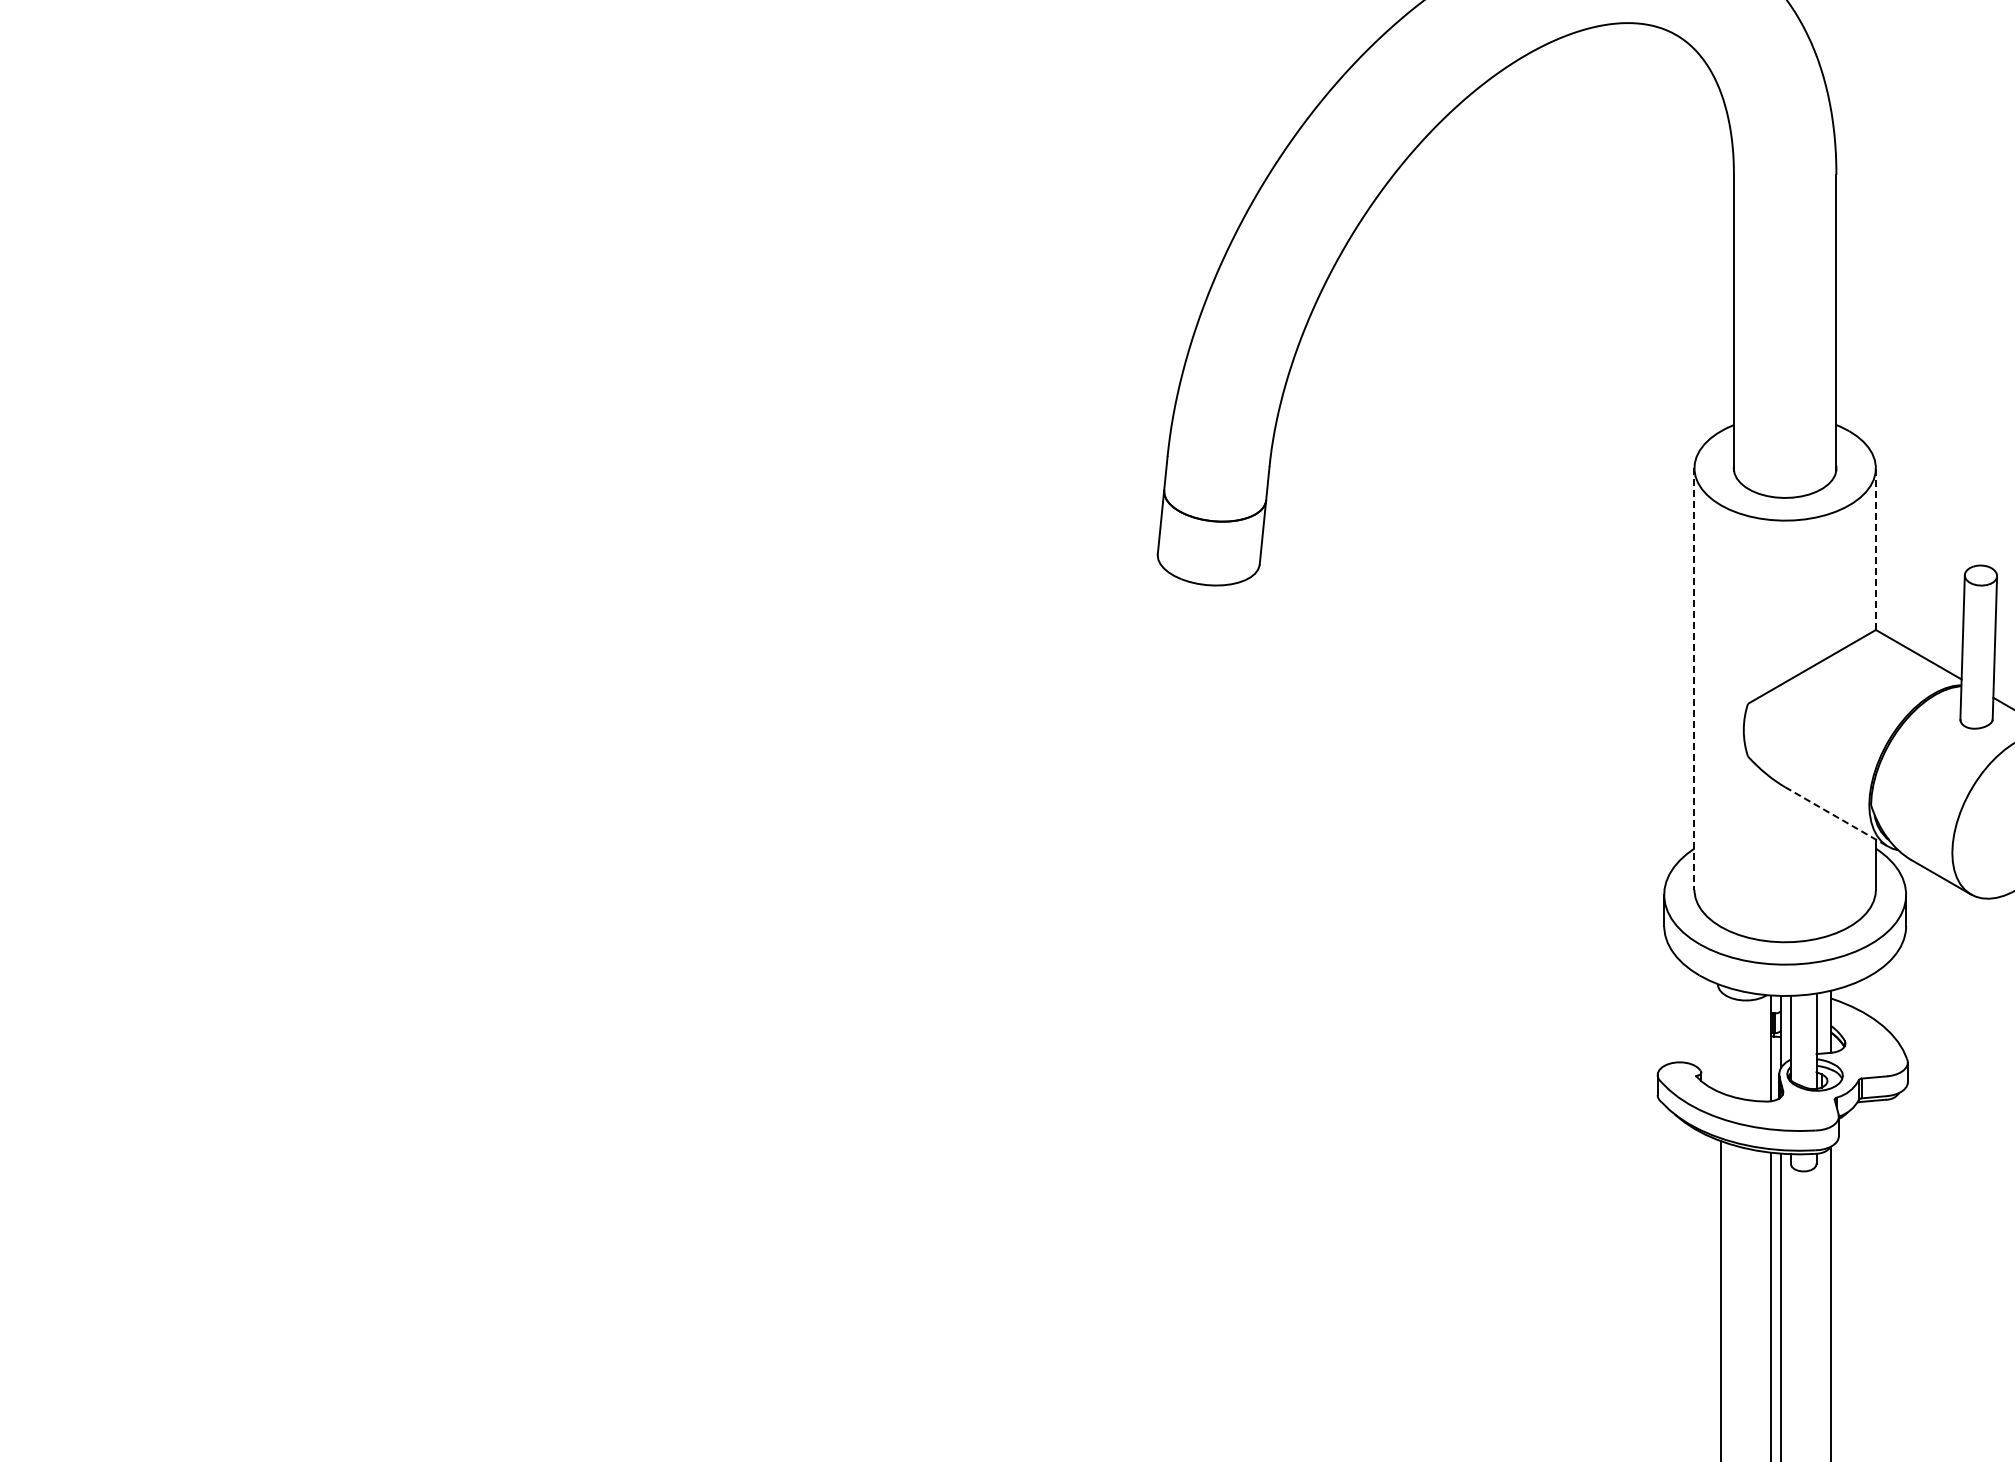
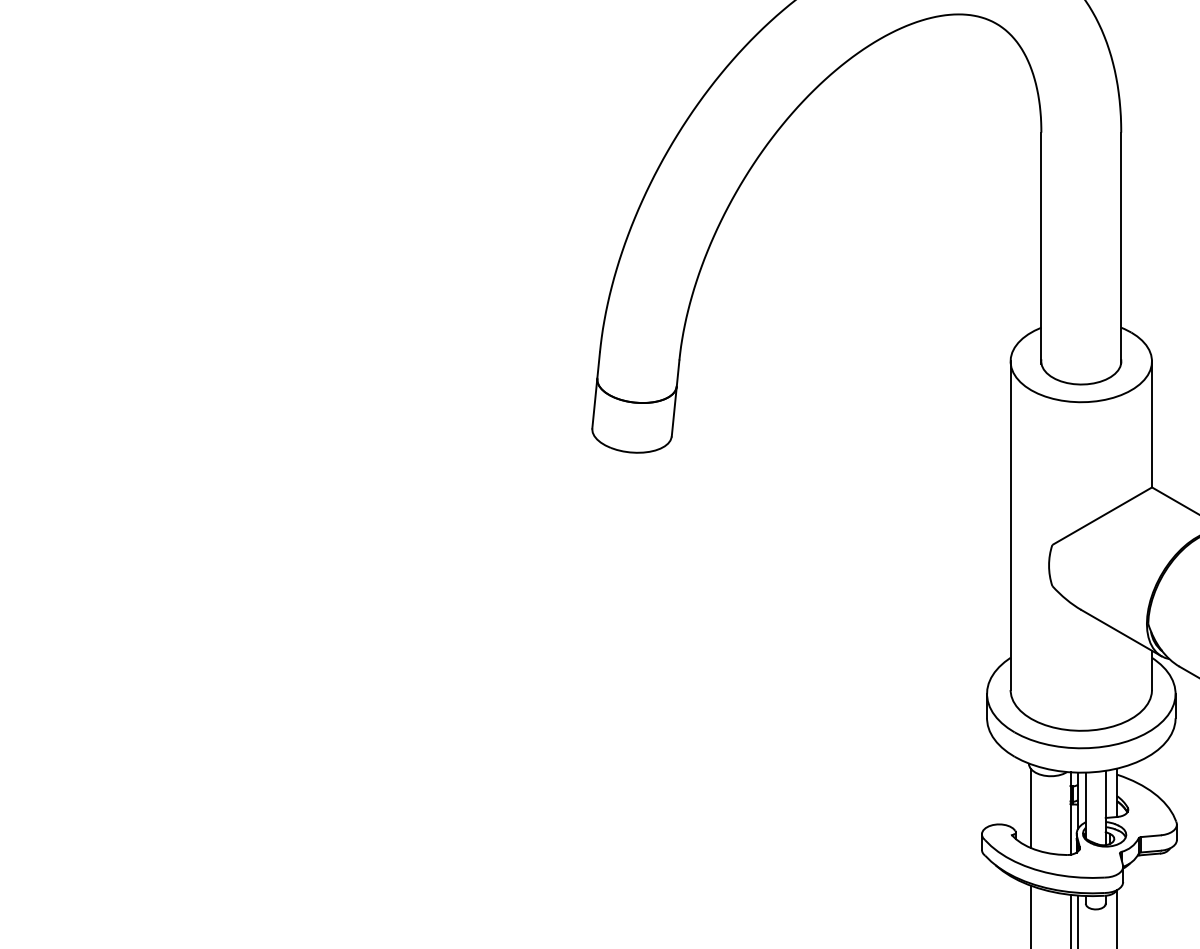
line: (1875, 549) -> (1151, 424), dashed -> solid
line: (1694, 679) -> (1010, 526), dashed -> solid
line: (1837, 817) -> (1122, 633), dashed -> solid
line: (1720, 1041) -> (1030, 808), added

